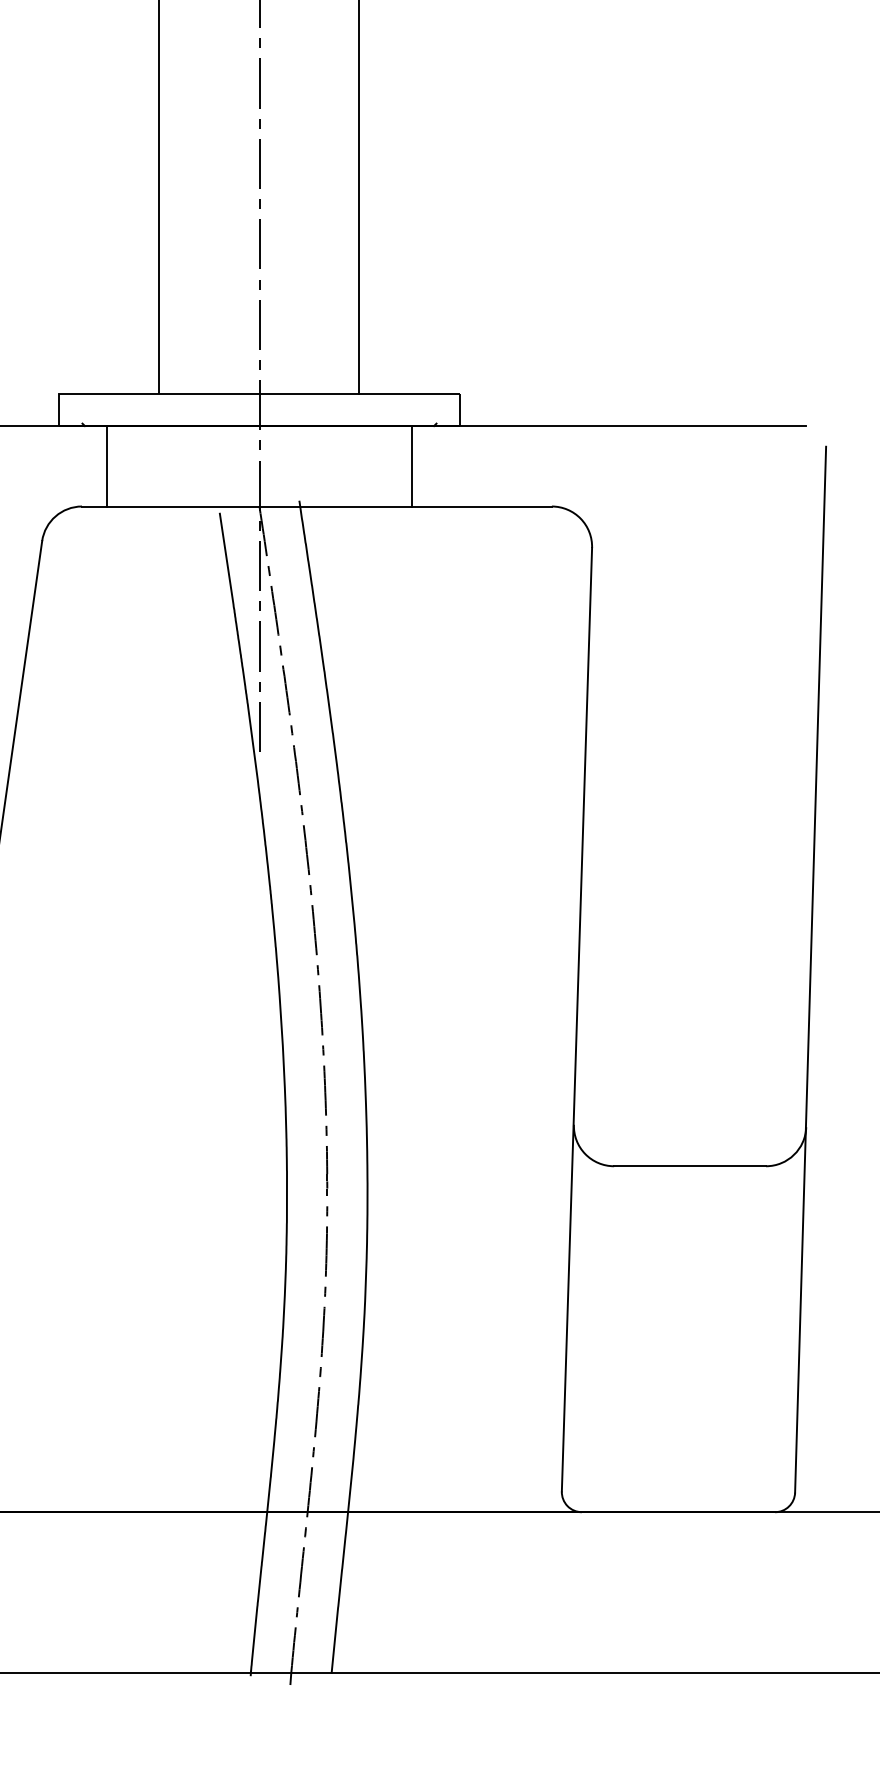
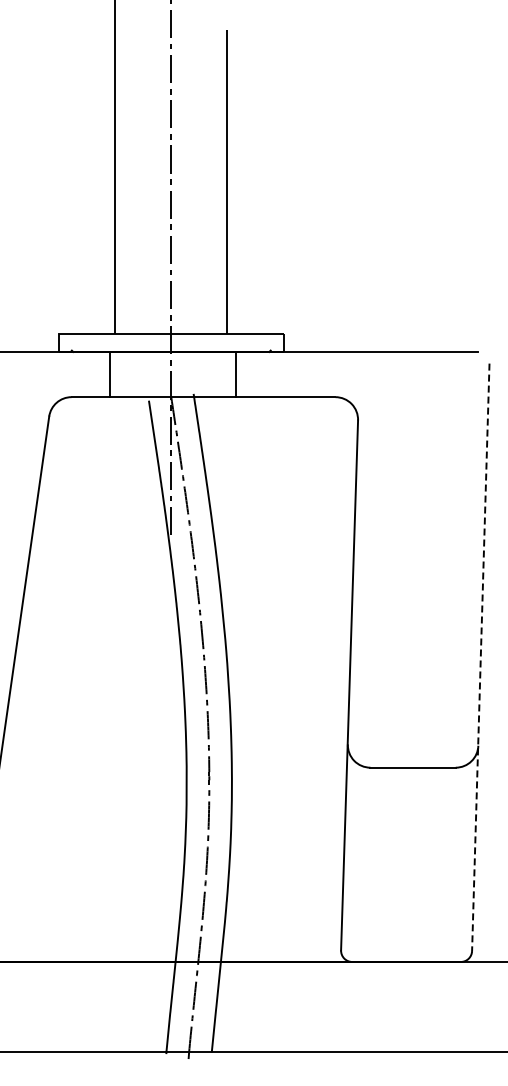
line: (106, 466) -> (110, 374), moved
line: (413, 466) -> (236, 374), moved
line: (810, 970) -> (480, 657), solid -> dashed

